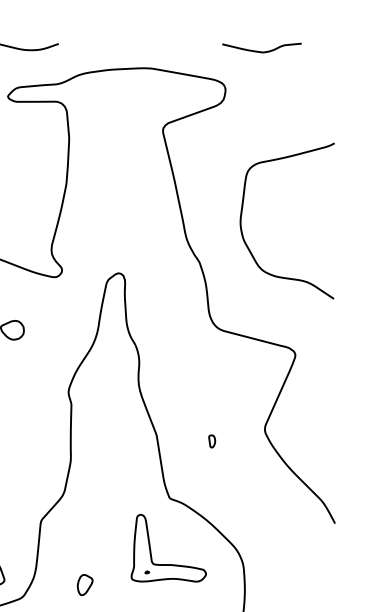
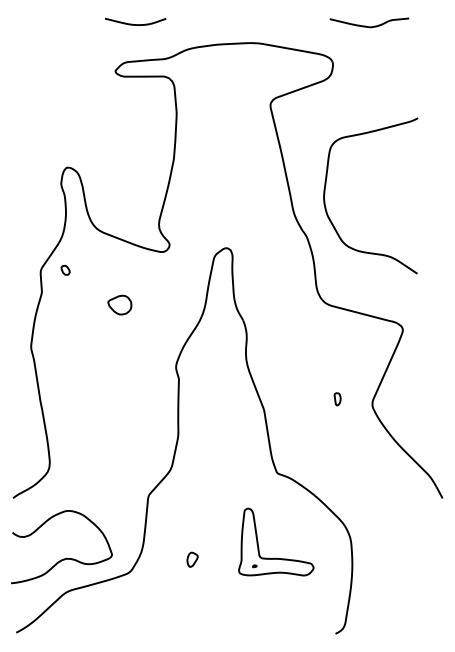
curve: (242, 219) -> (325, 194), moved
part: (212, 441) -> (337, 399), moved
part: (169, 564) -> (276, 558), moved
part: (85, 584) -> (192, 559), size x0.7

